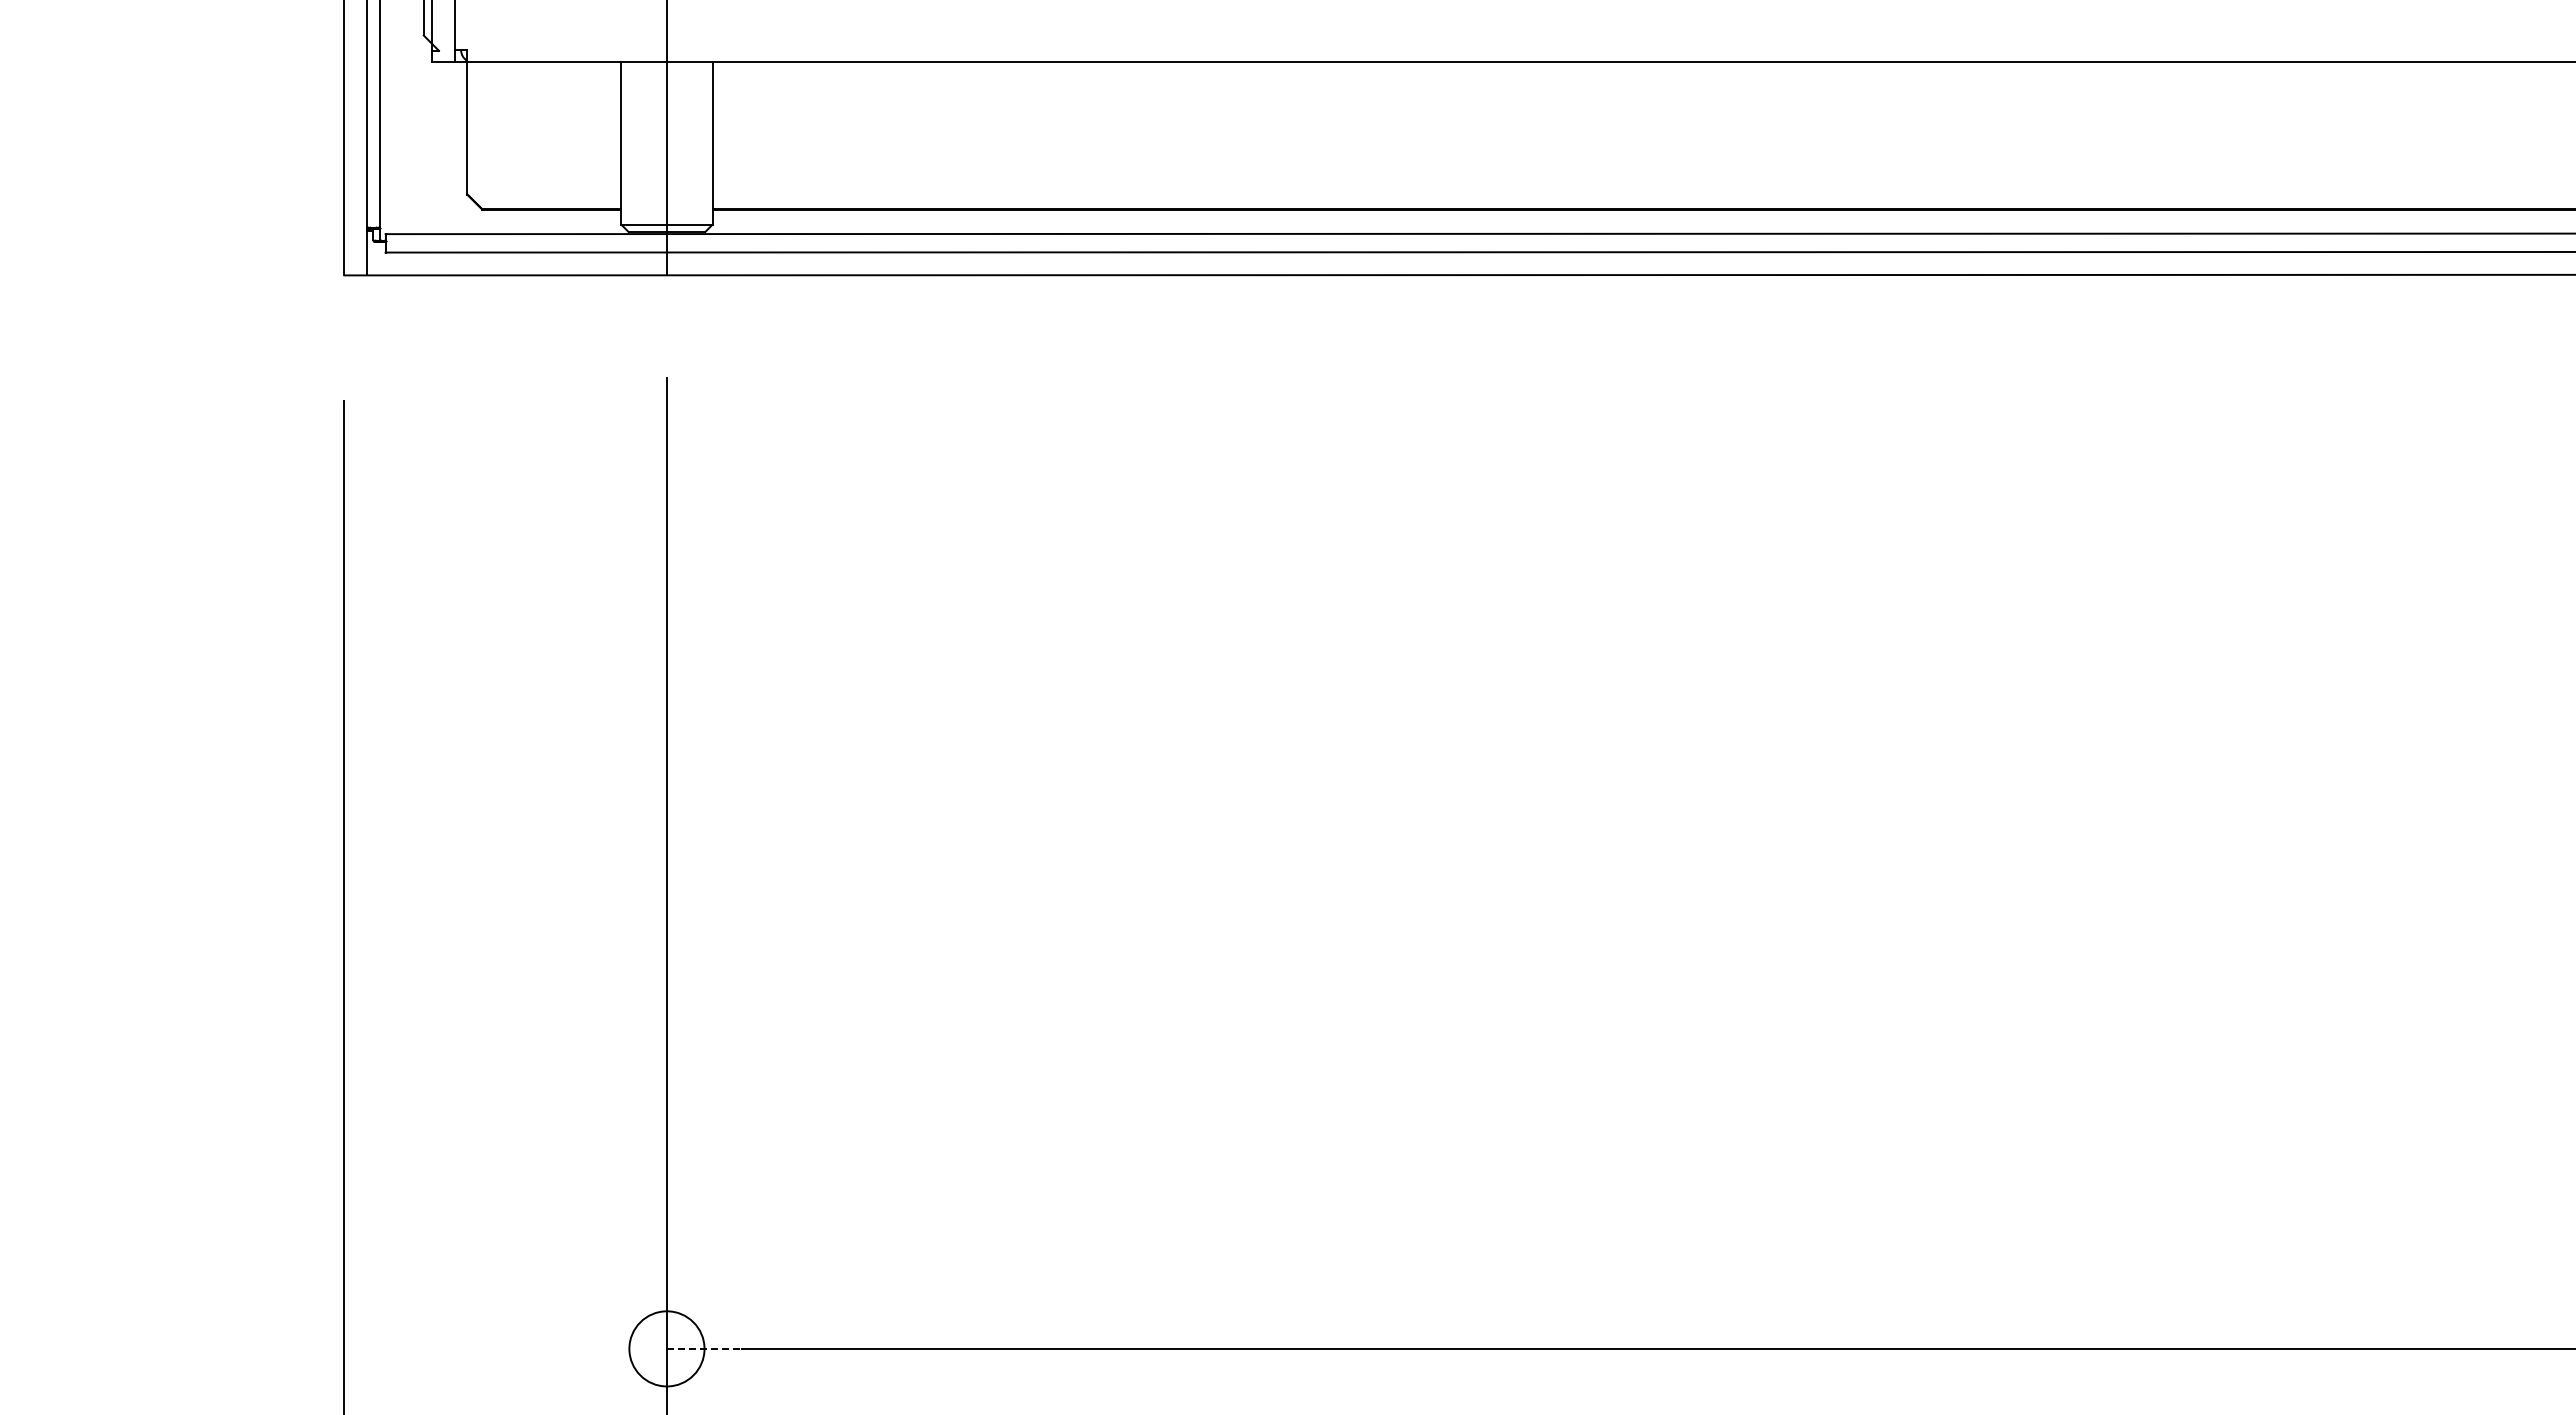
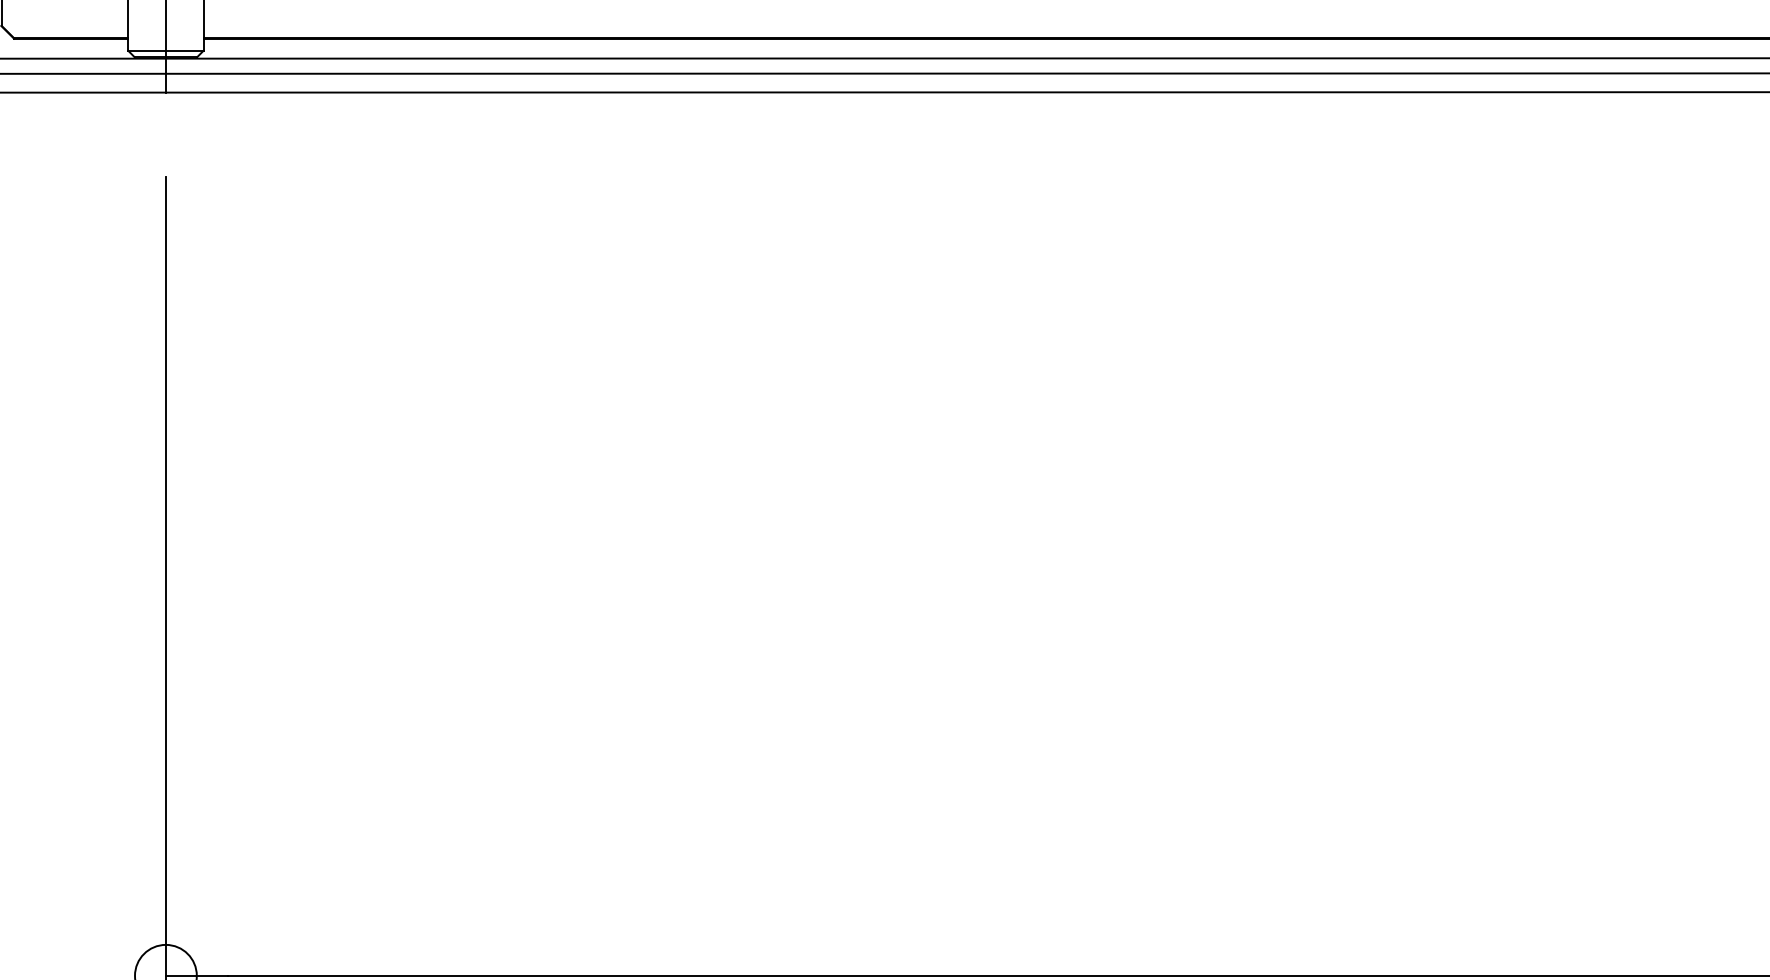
line: (704, 1348) -> (196, 975), dashed -> solid

